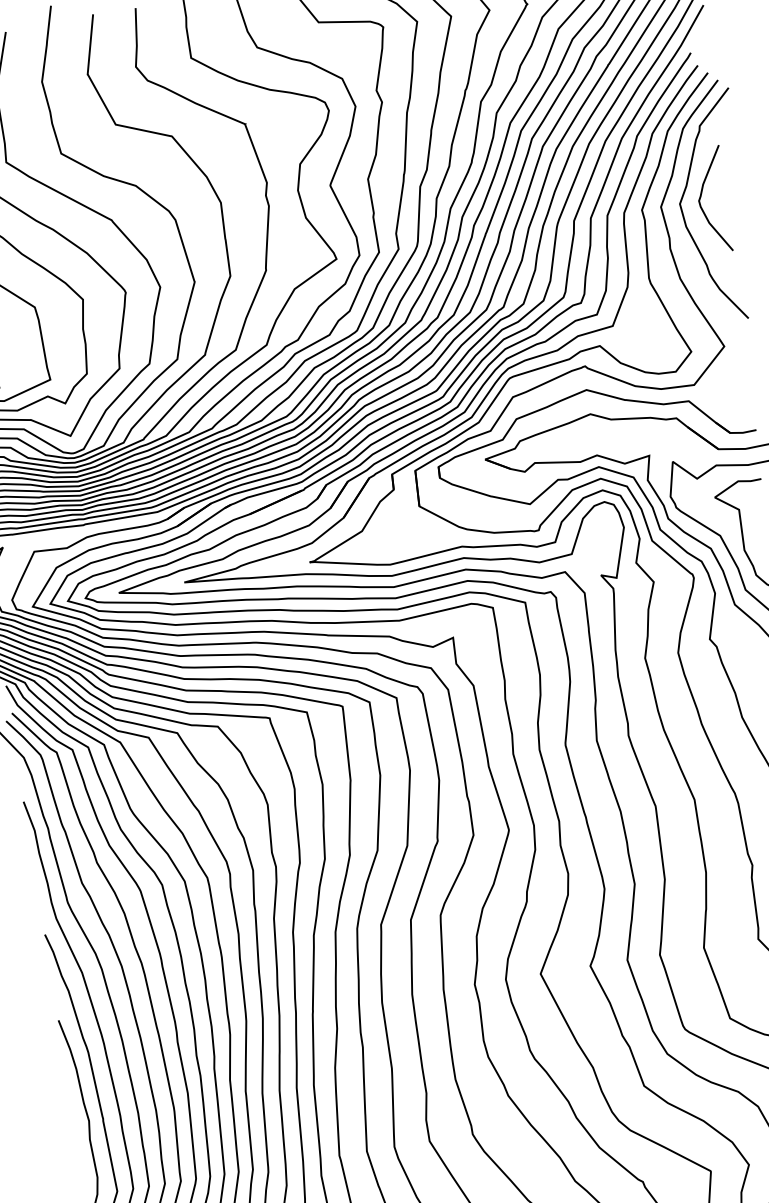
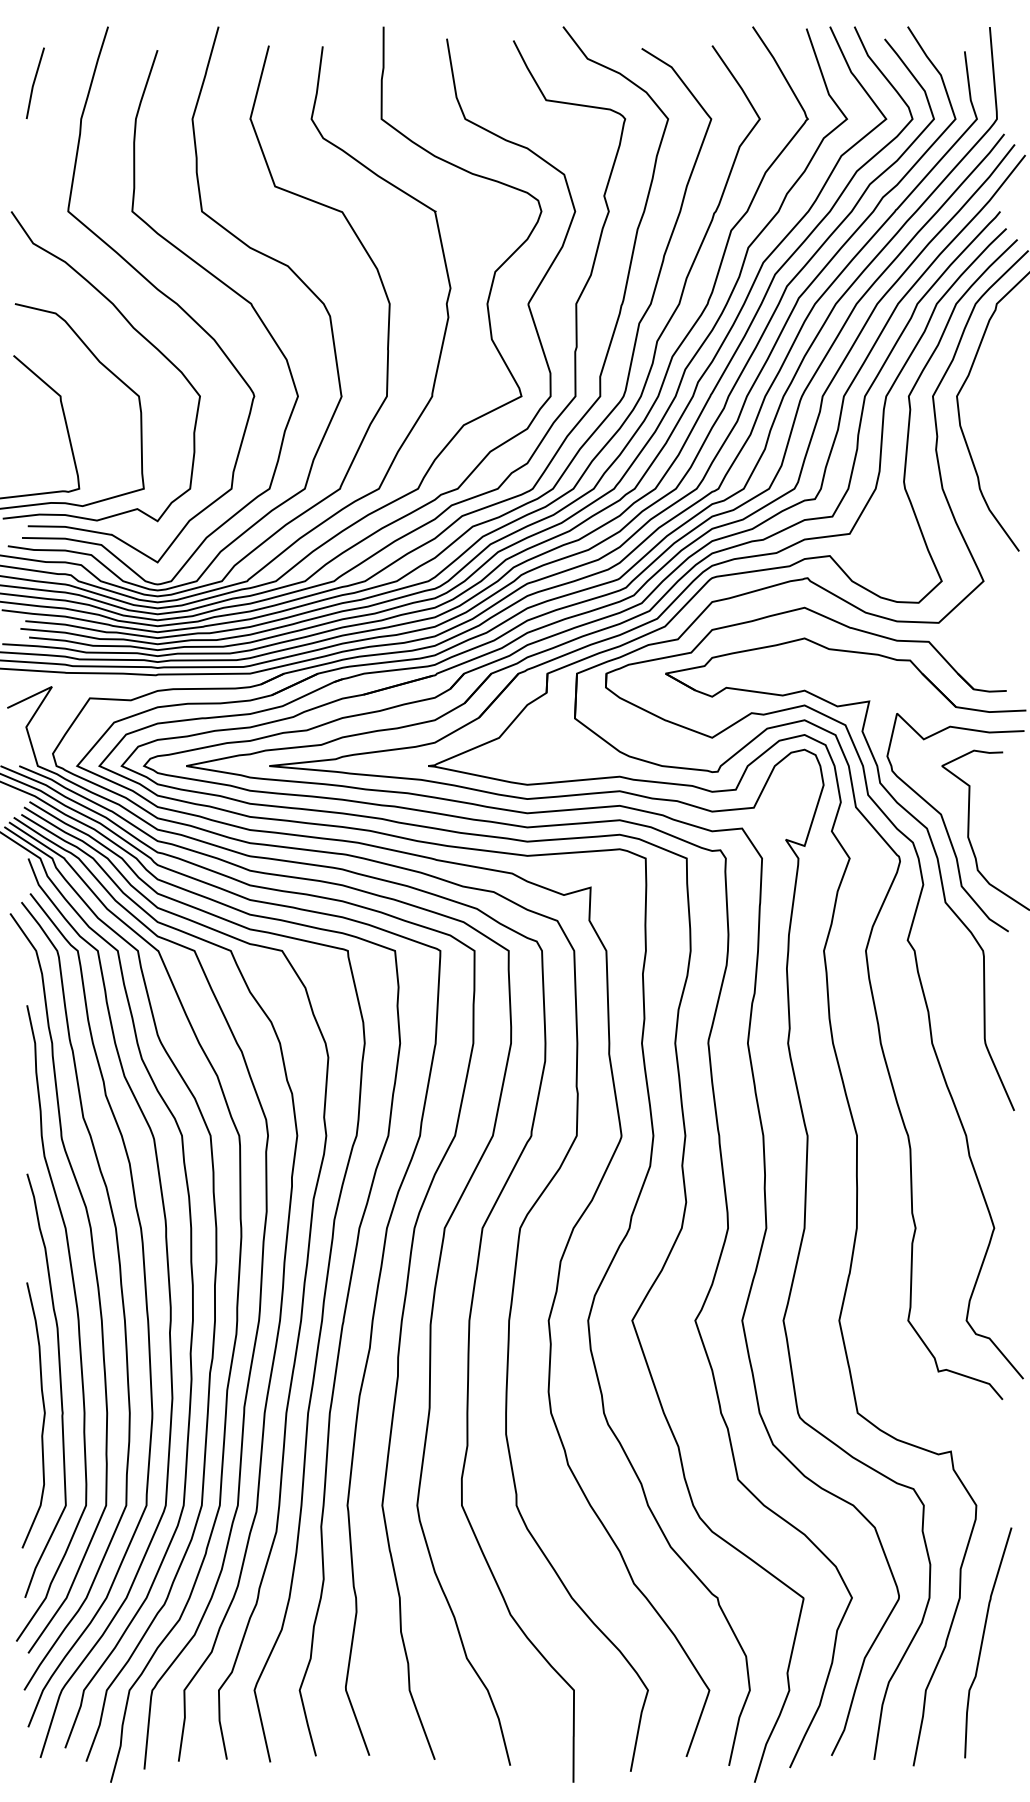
curve: (701, 195) -> (985, 390), removed

